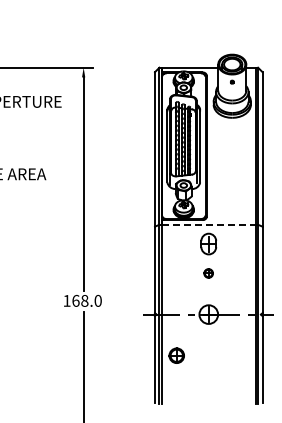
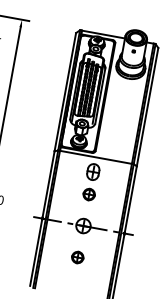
line: (209, 224) -> (96, 157), dashed -> solid
part: (208, 273) -> (88, 194), size x1.67
part: (176, 355) -> (77, 257), moved

